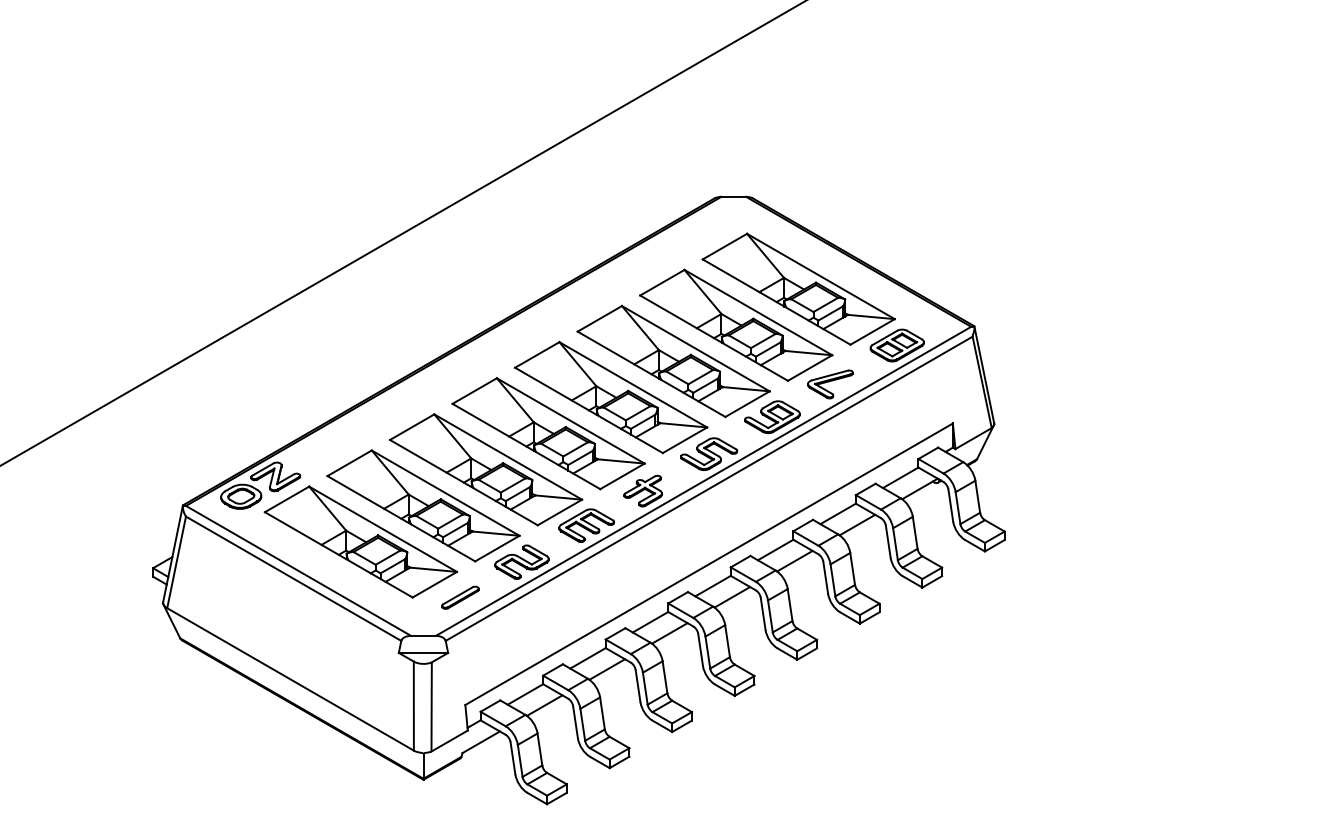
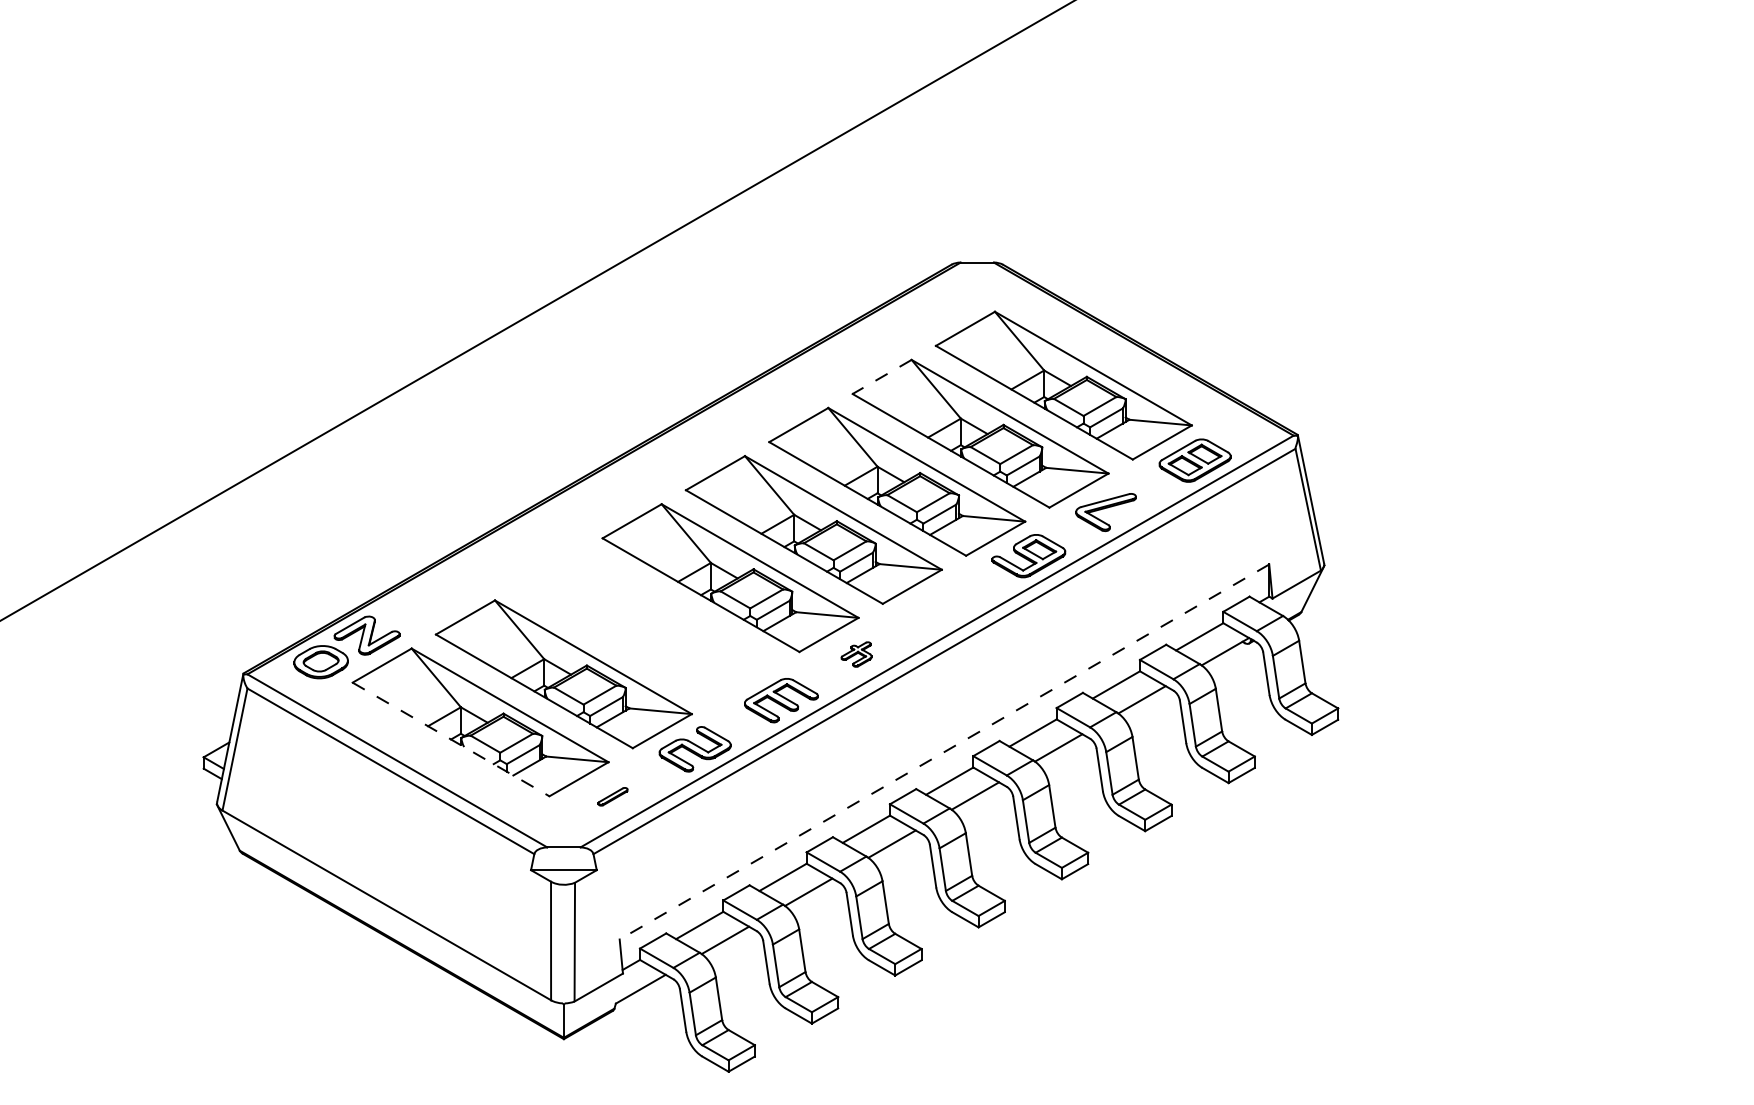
line: (661, 283) -> (881, 377), solid -> dashed
part: (709, 454) -> (944, 605), removed
part: (486, 470) -> (647, 626), removed
part: (643, 491) -> (856, 654), size x0.6
line: (339, 554) -> (451, 739), solid -> dashed
line: (709, 564) -> (944, 752), solid -> dashed
part: (459, 597) -> (612, 796), size x0.6

